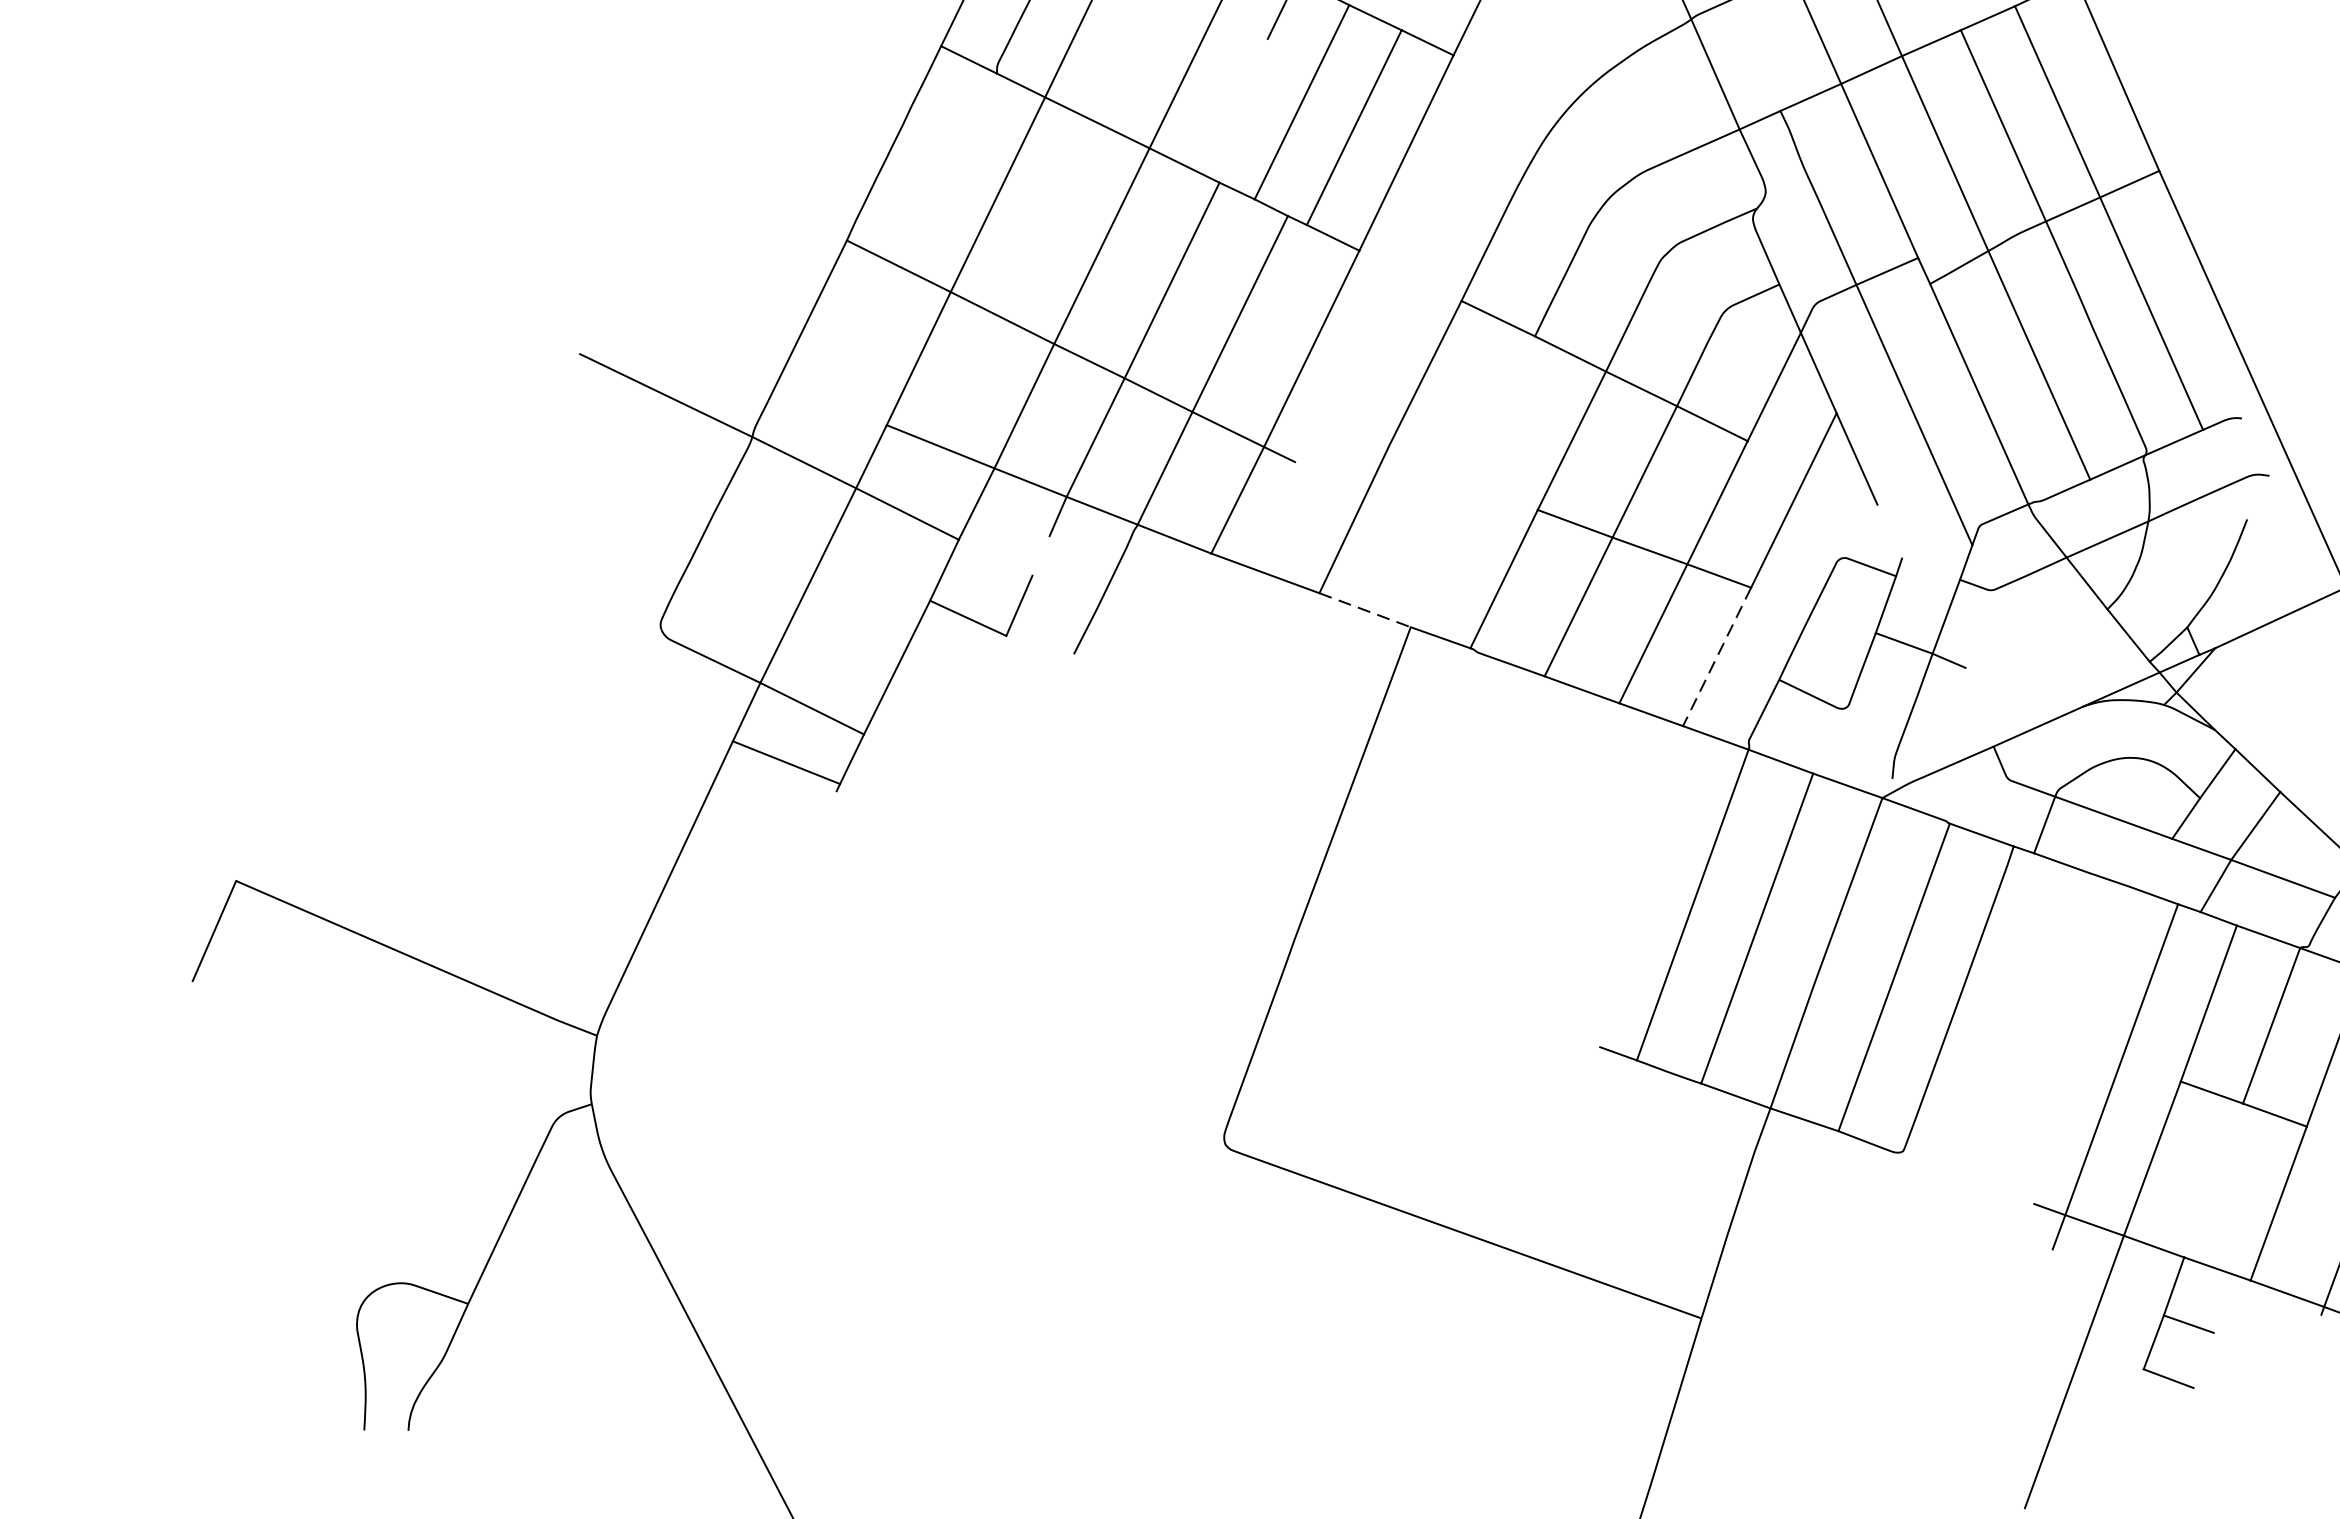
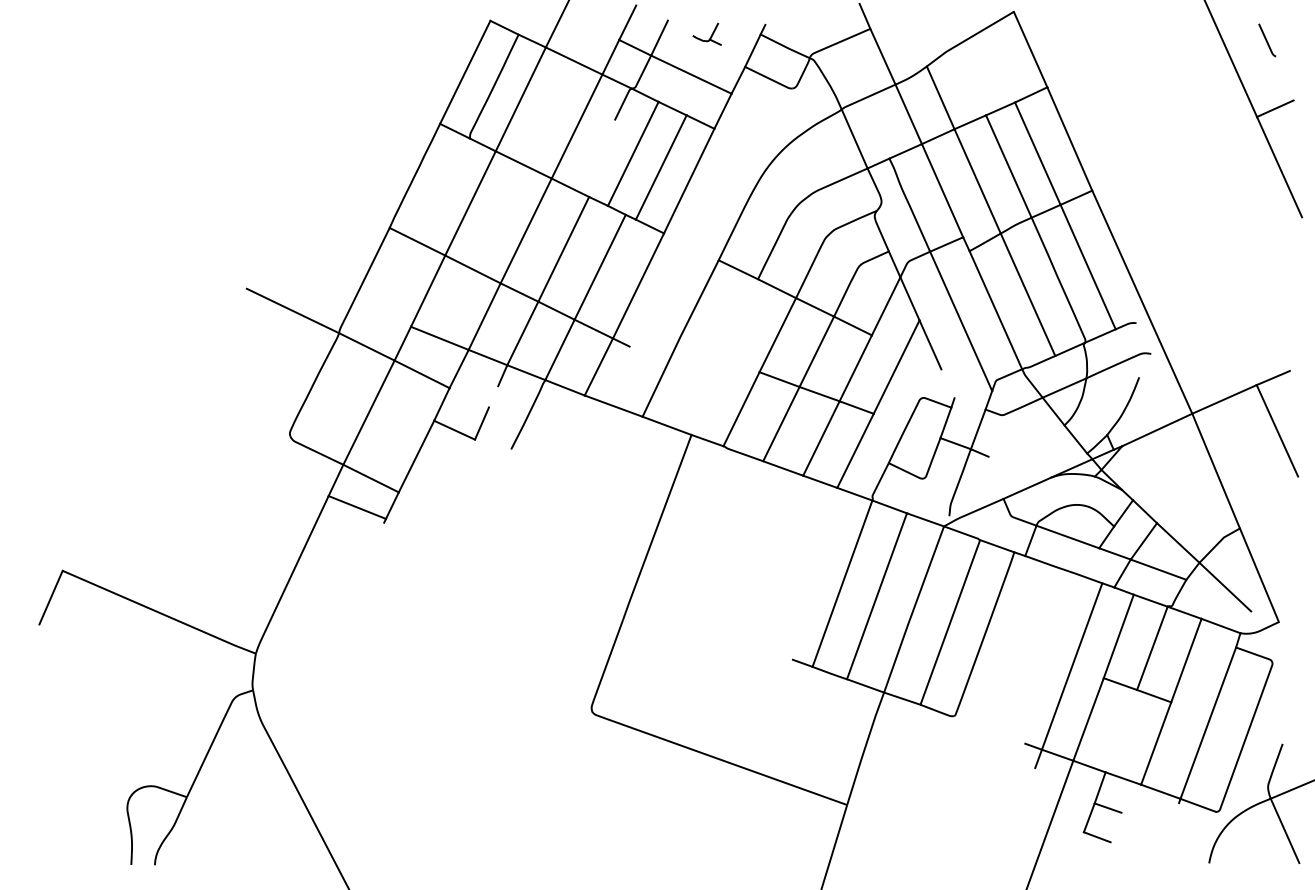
line: (1365, 611) -> (667, 426), dashed -> solid
line: (1717, 658) -> (855, 451), dashed -> solid

